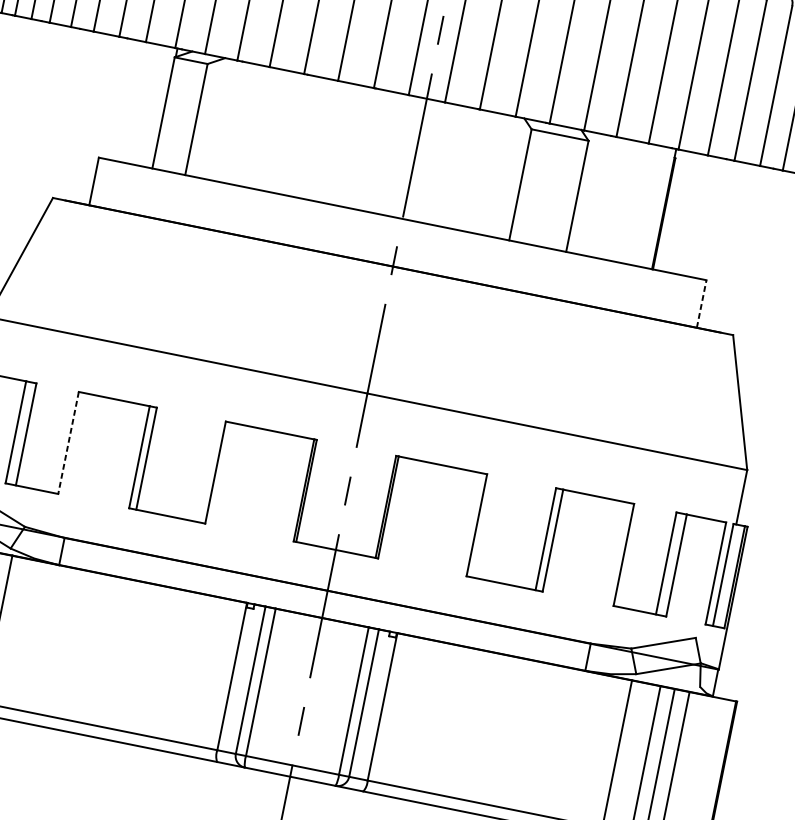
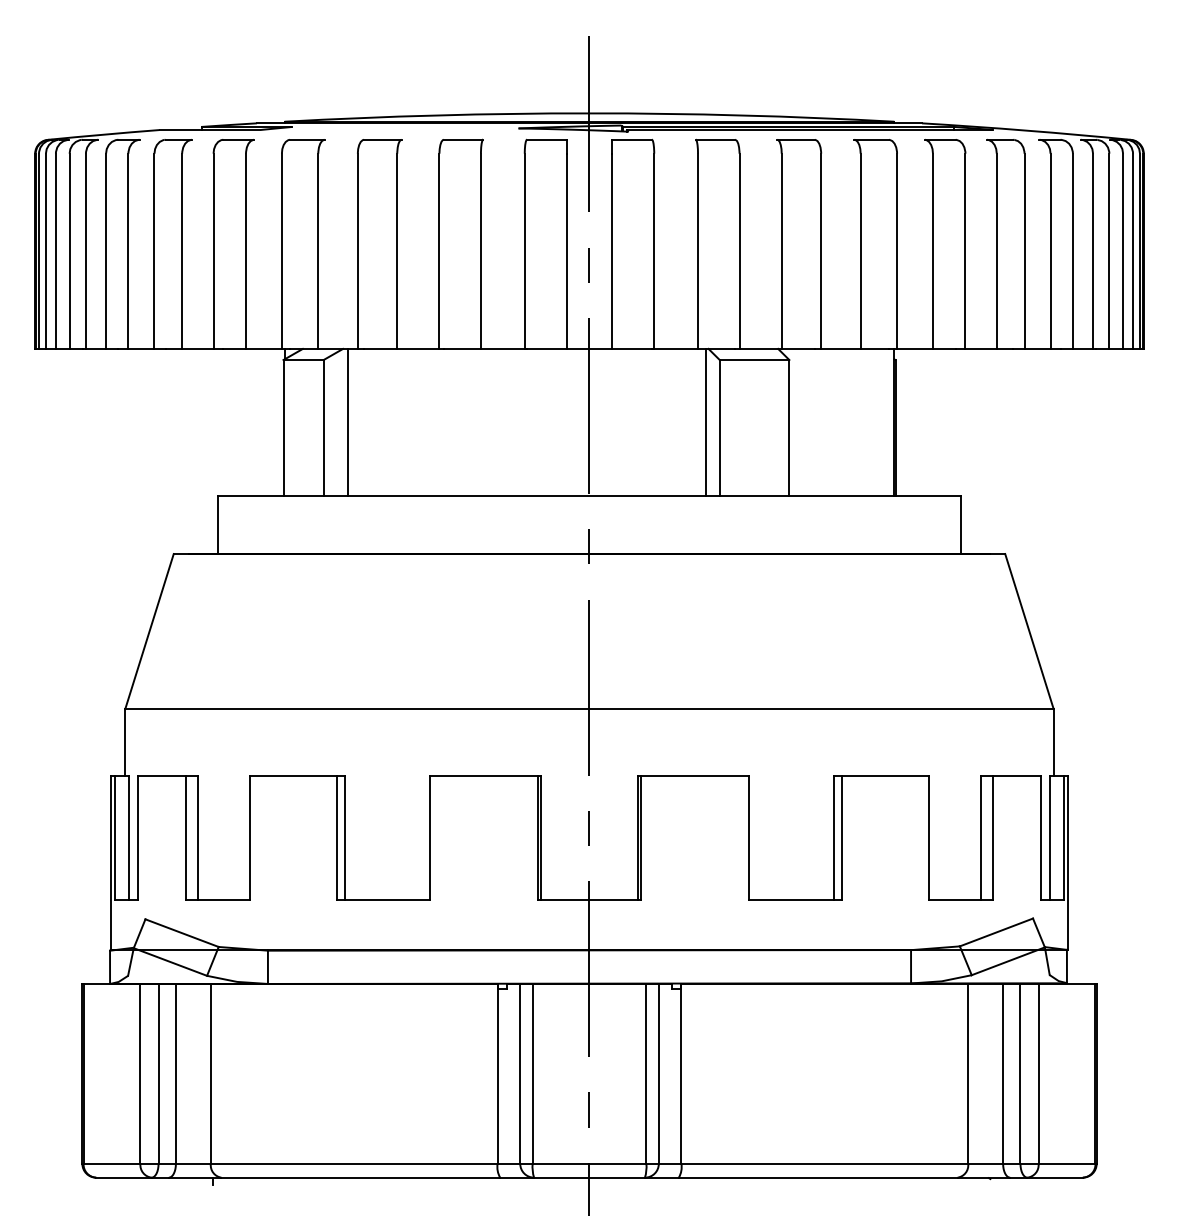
line: (216, 118) -> (347, 421), added
line: (509, 177) -> (705, 421), added
line: (701, 303) -> (960, 524), dashed -> solid
line: (68, 443) -> (250, 838), dashed -> solid

